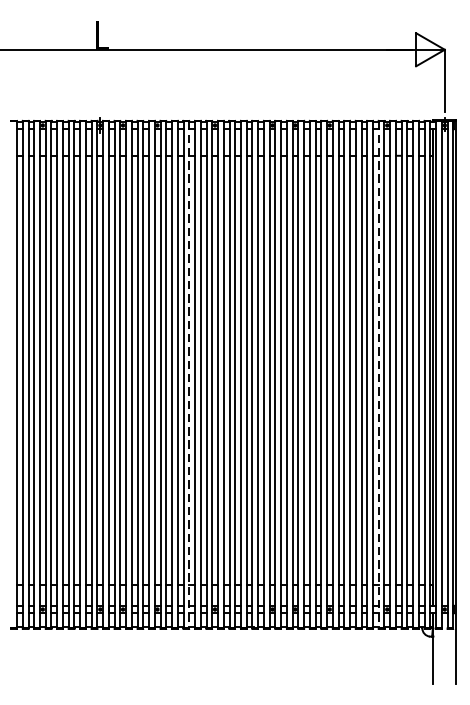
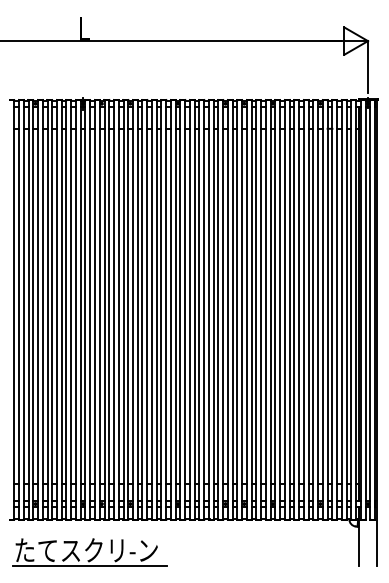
line: (189, 374) -> (156, 309), dashed -> solid
line: (378, 374) -> (313, 309), dashed -> solid
part: (108, 668) -> (89, 552), added

